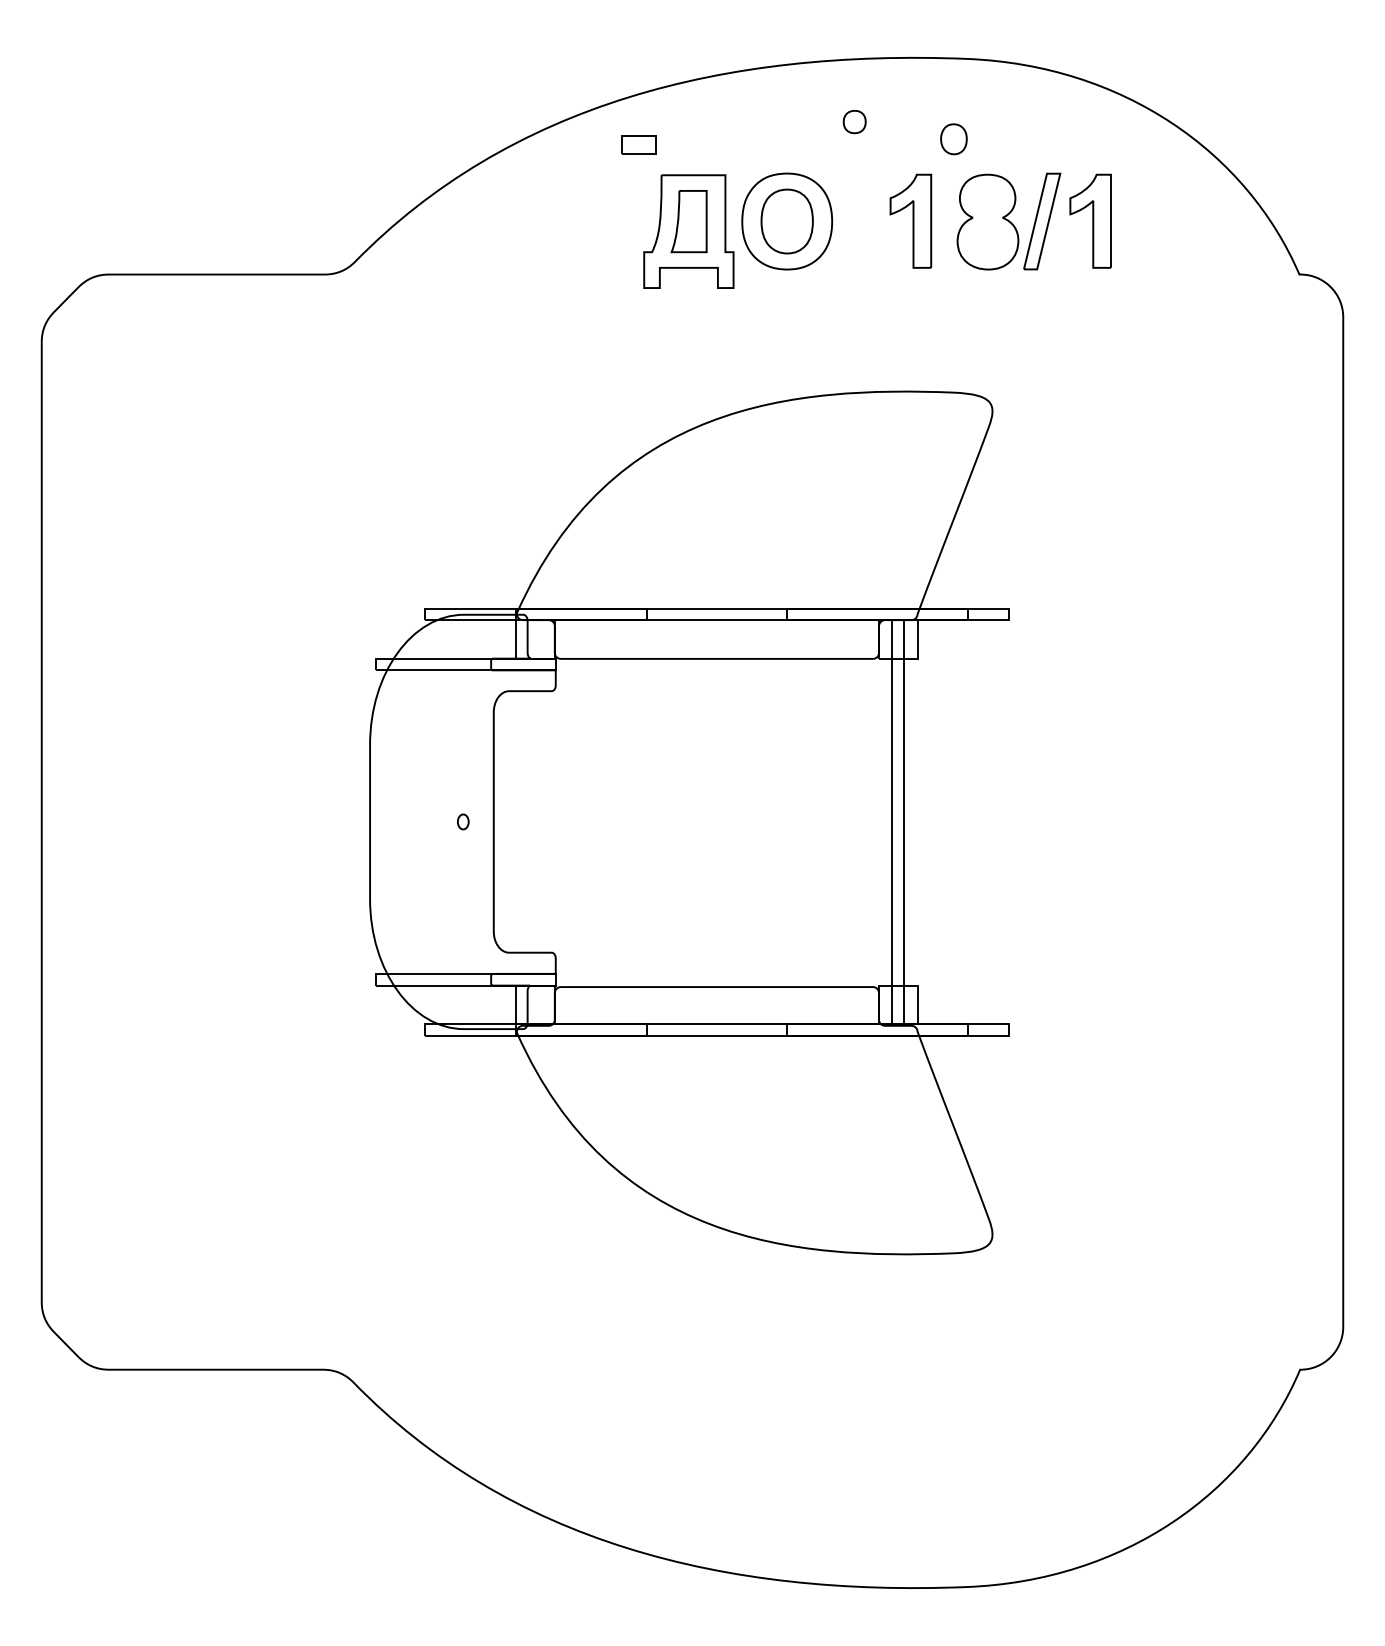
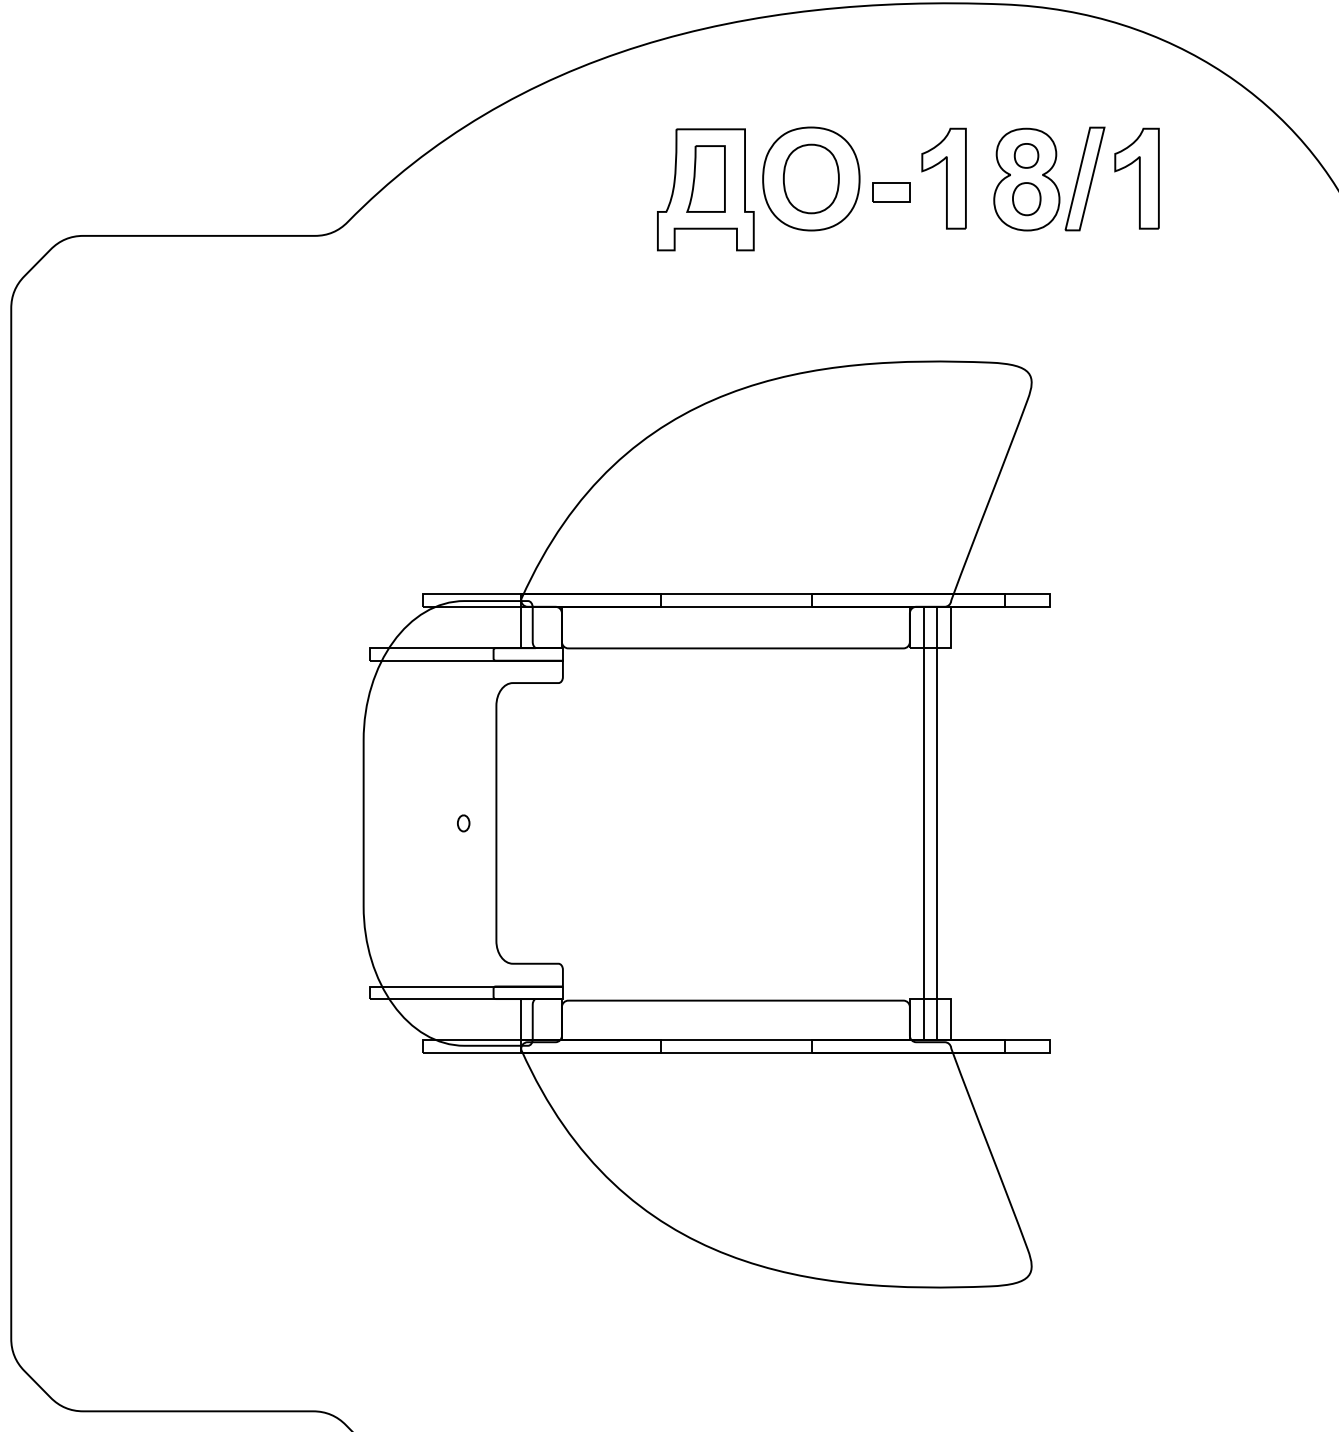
part: (854, 122) -> (1026, 156), moved
part: (953, 139) -> (1026, 199), moved
part: (638, 144) -> (891, 191), moved

